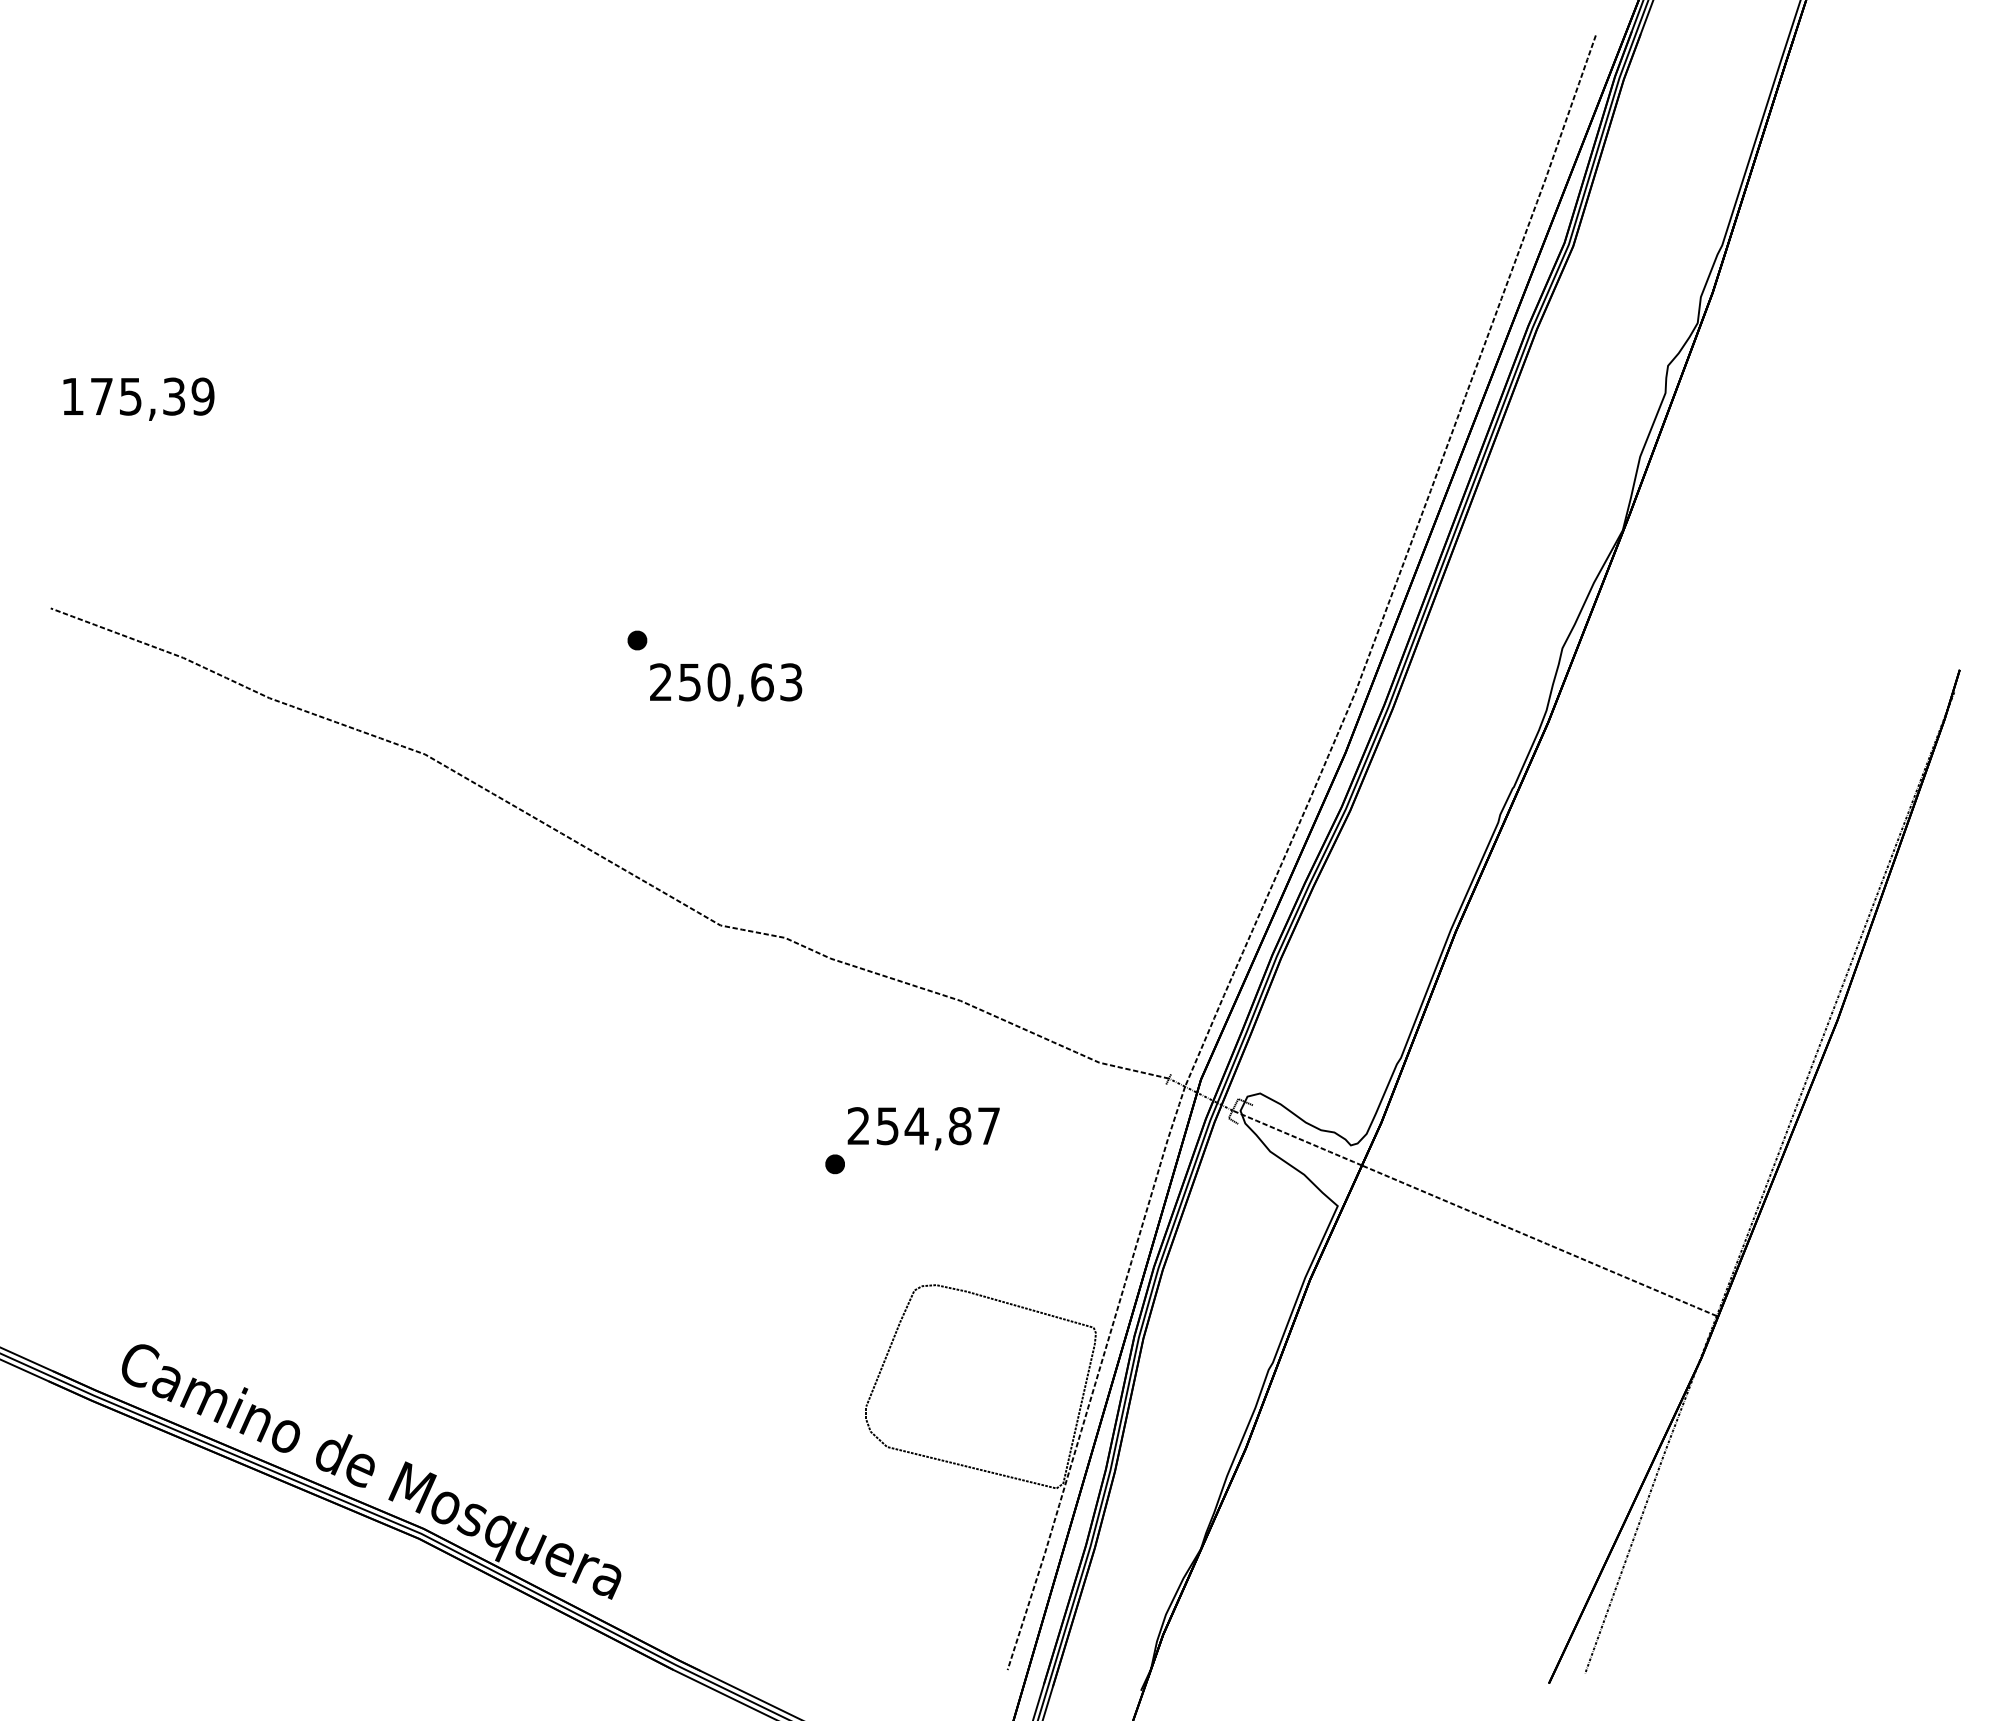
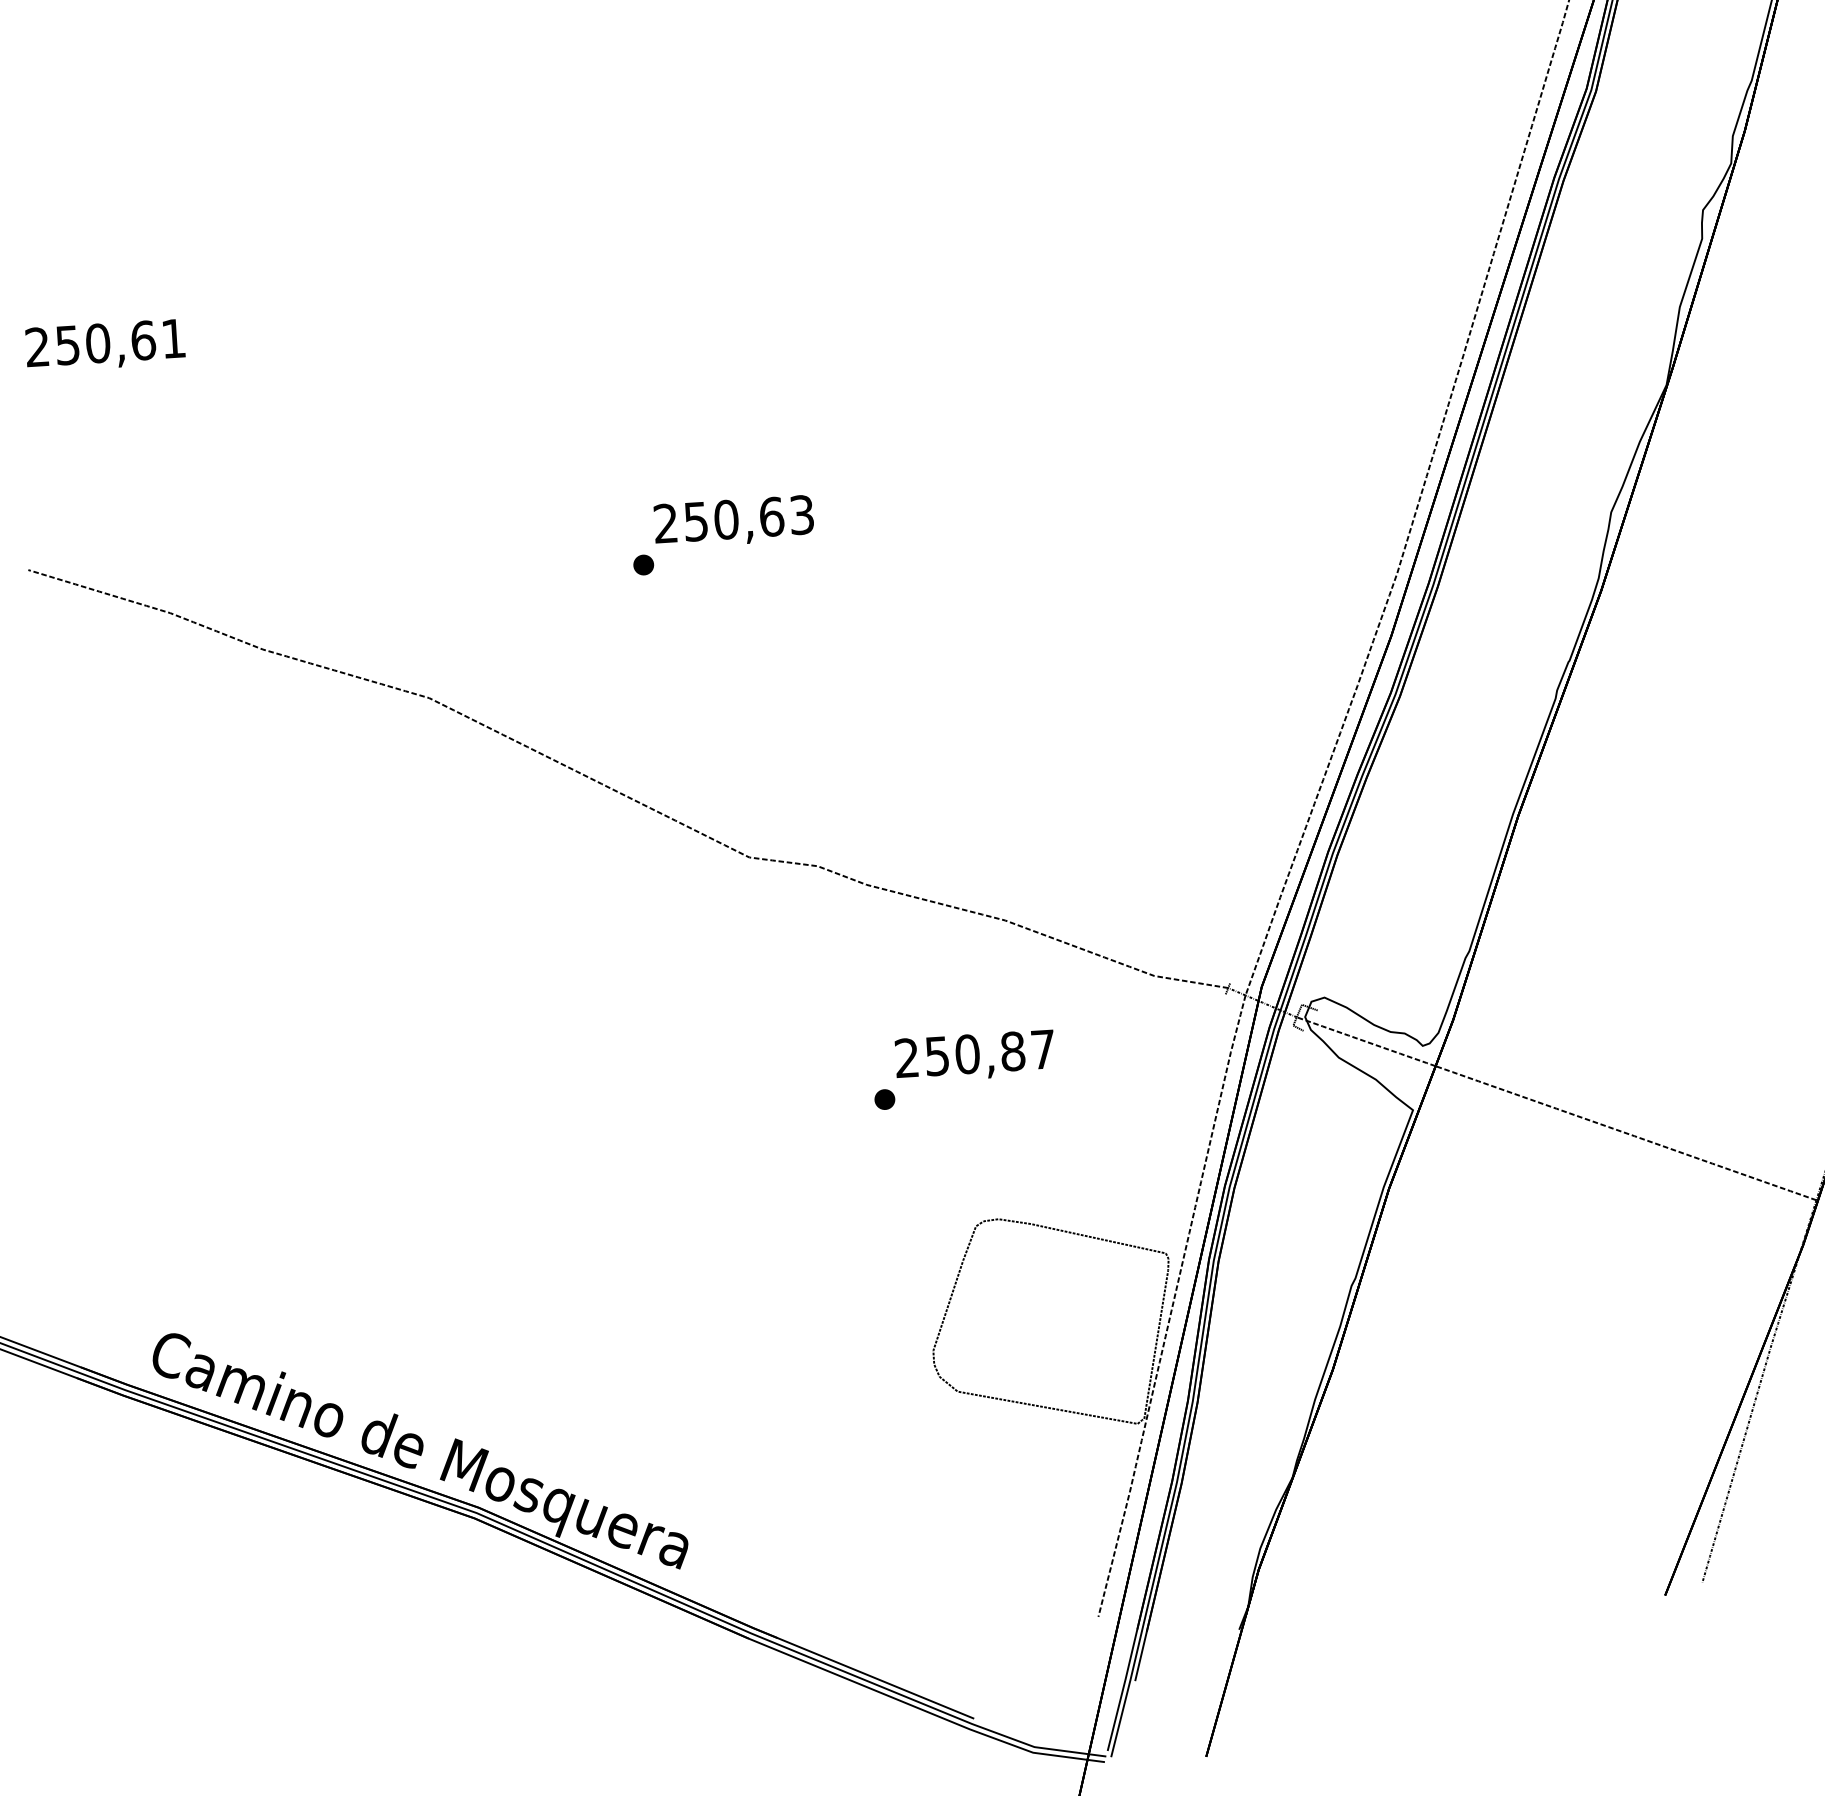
text: (137, 396) -> (105, 342), 175,39 -> 250,61
text: (726, 684) -> (734, 521), moved
text: (916, 1126) -> (967, 1054), 254,87 -> 250,87

